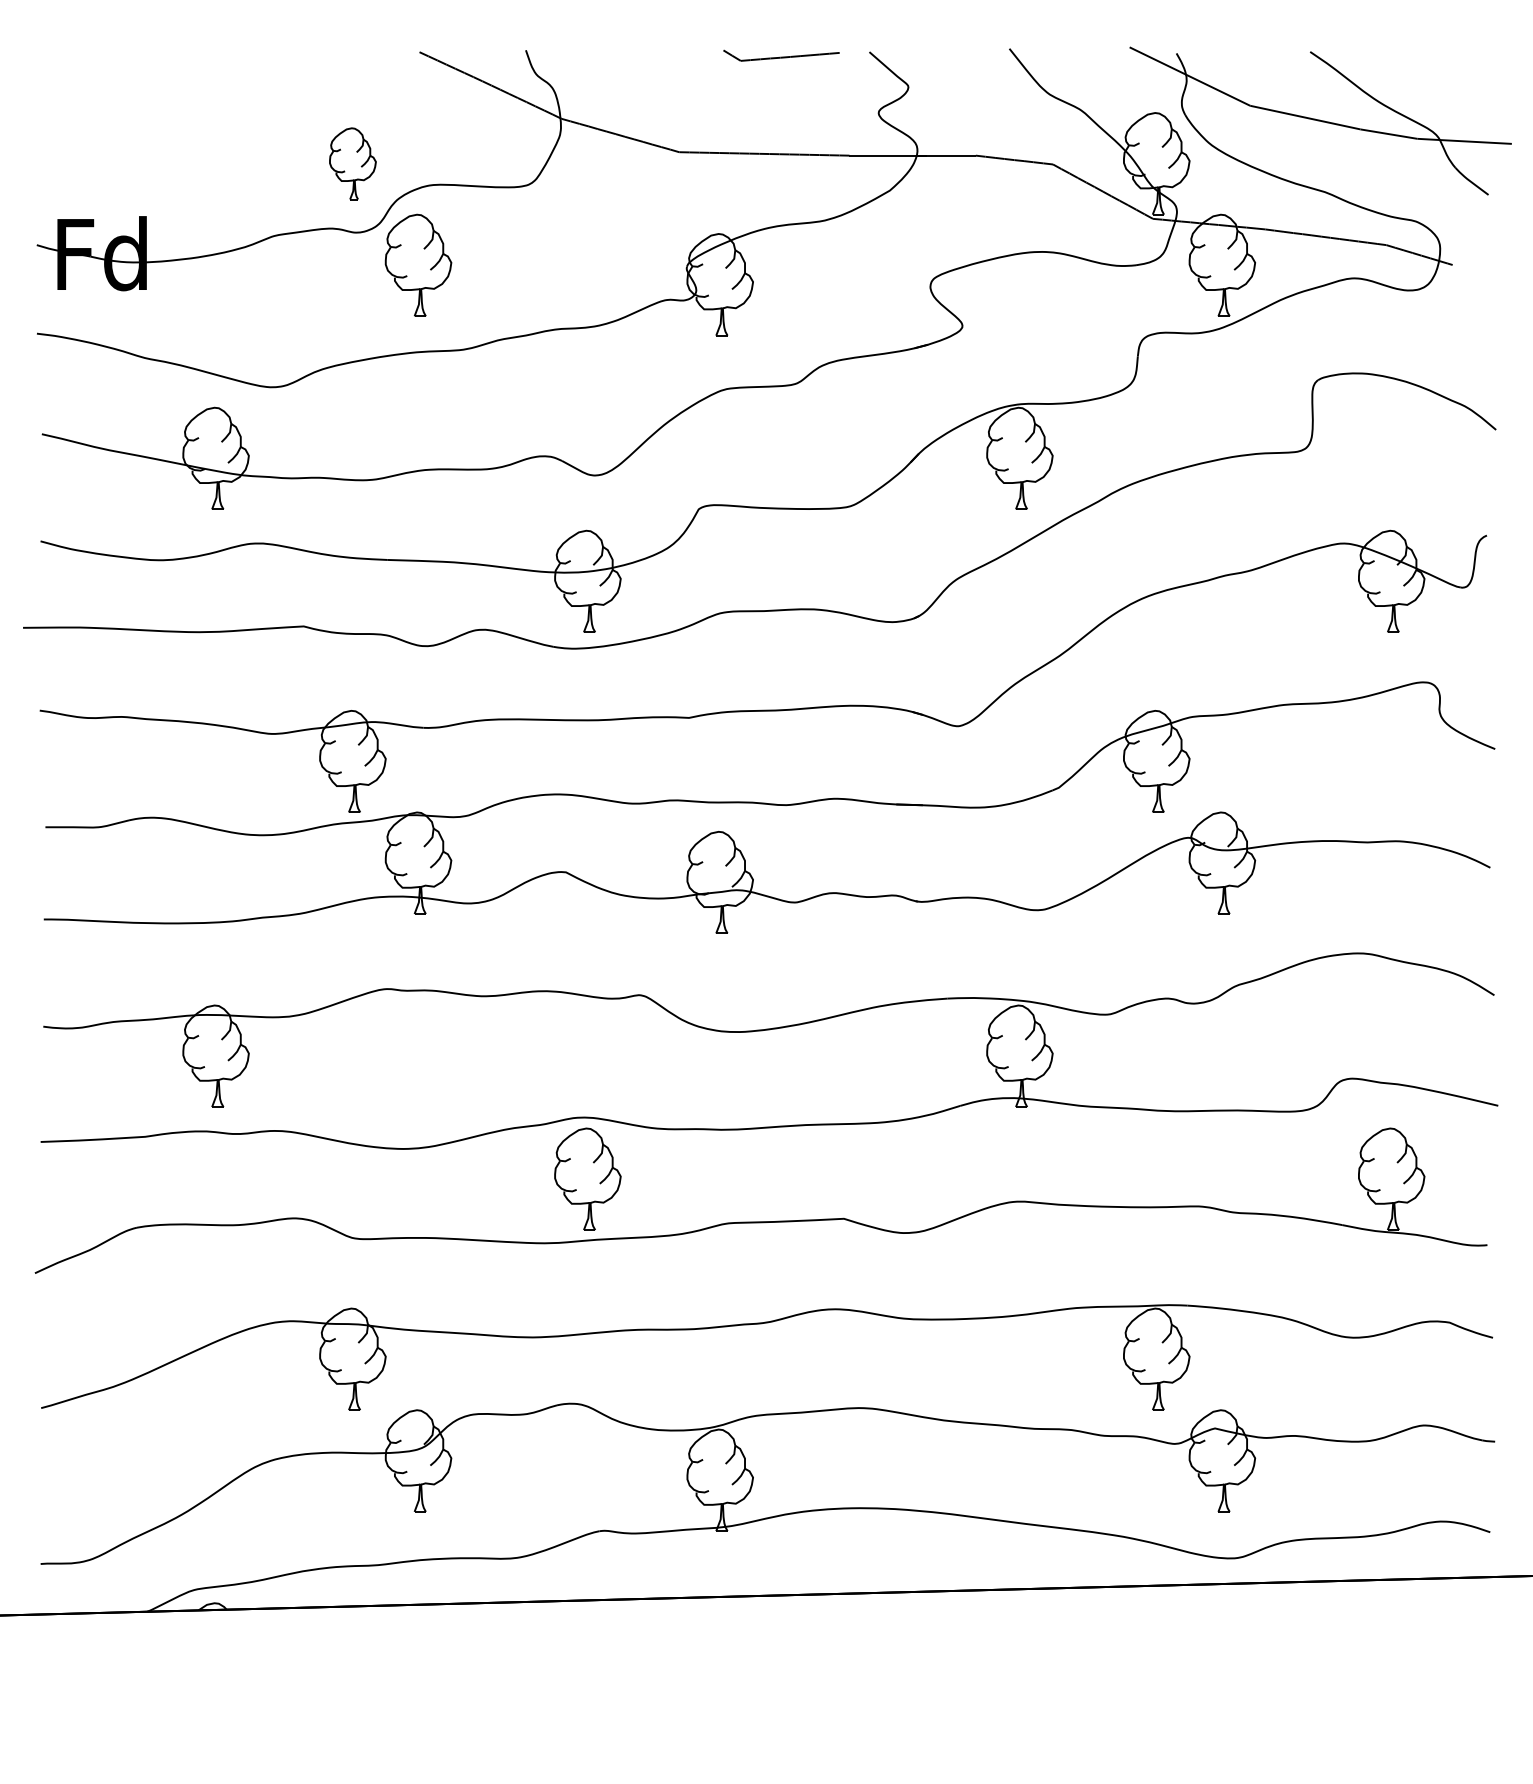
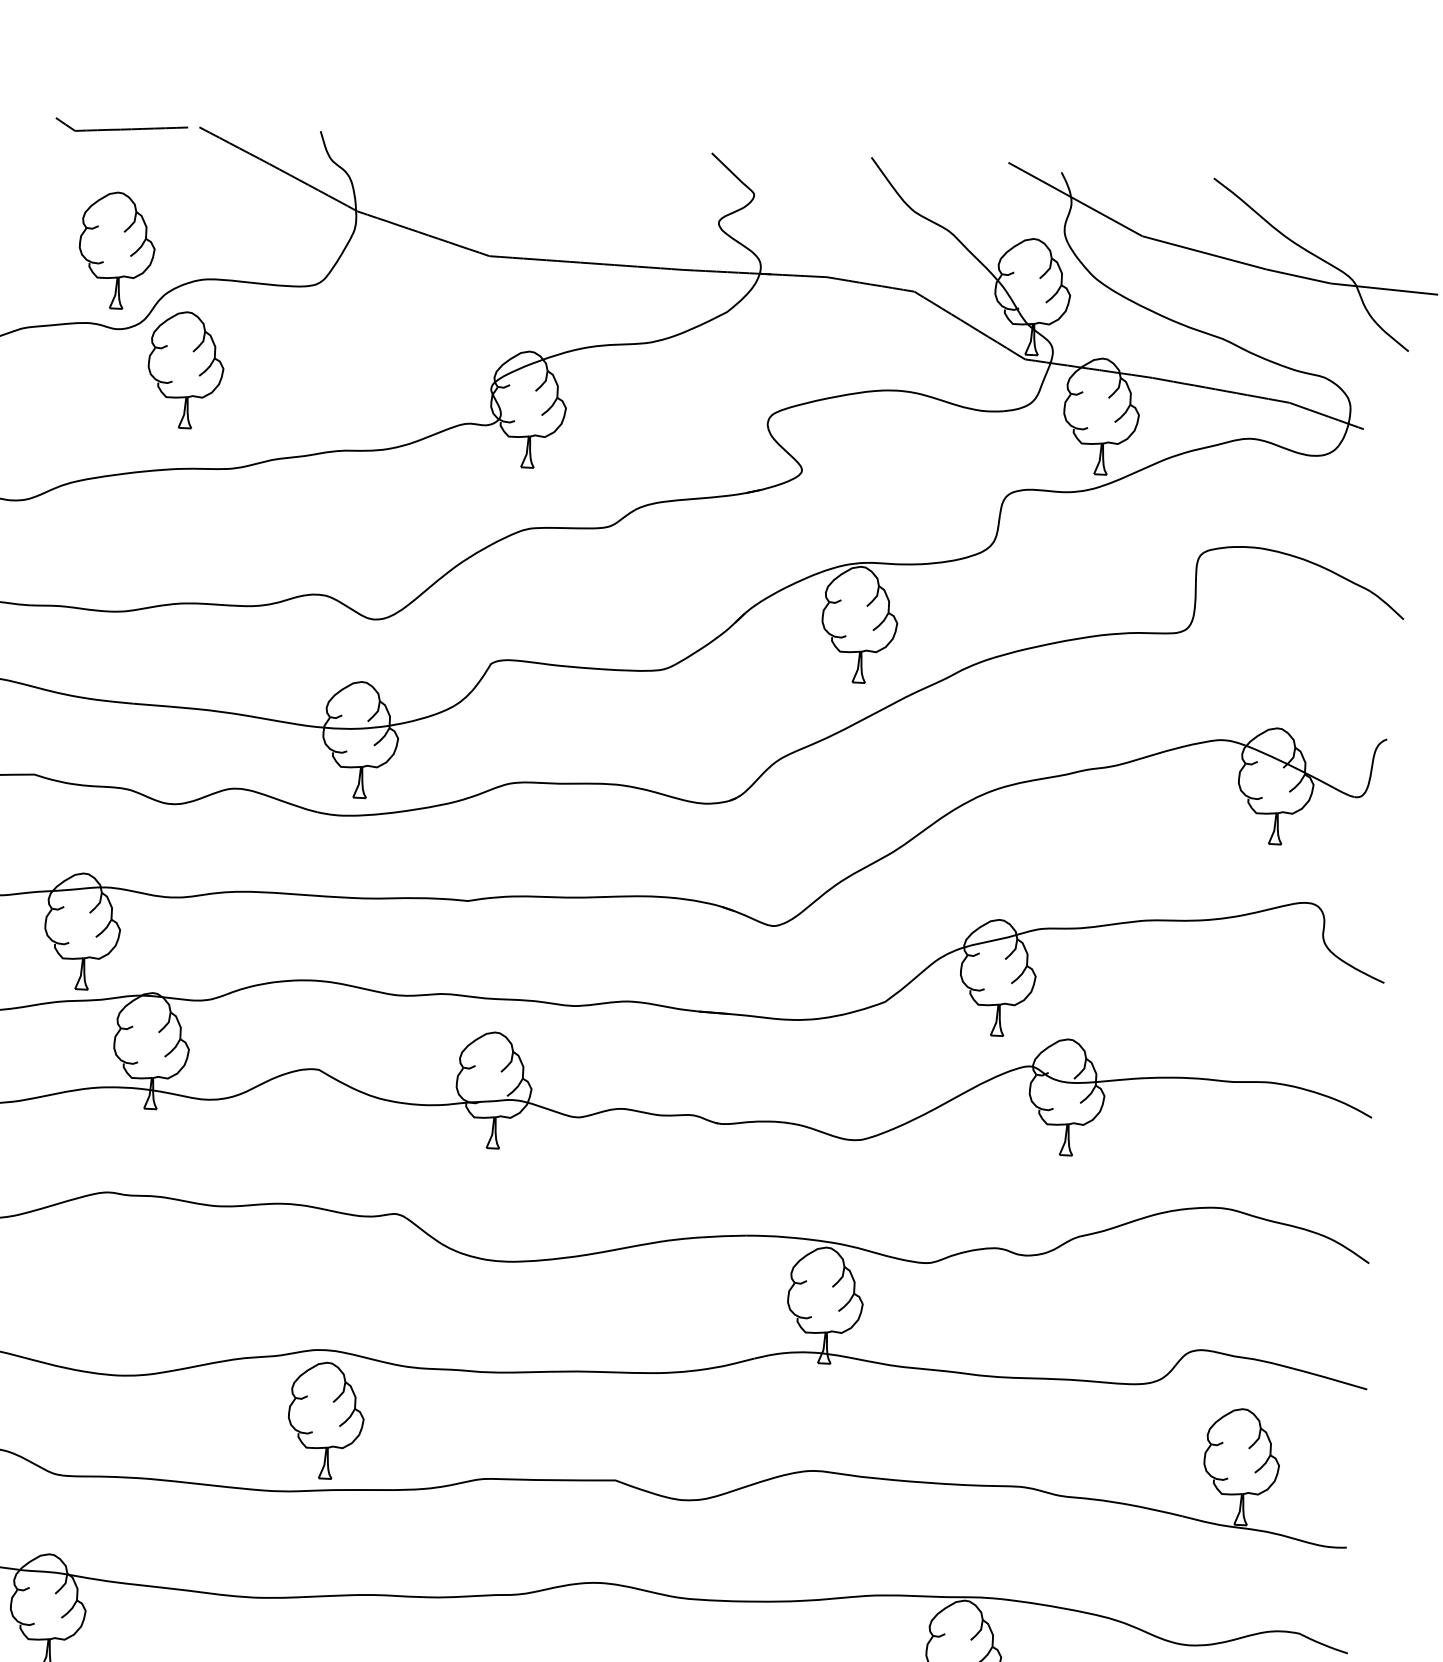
curve: (781, 56) -> (121, 128), moved
part: (352, 163) -> (116, 250), size x1.43

